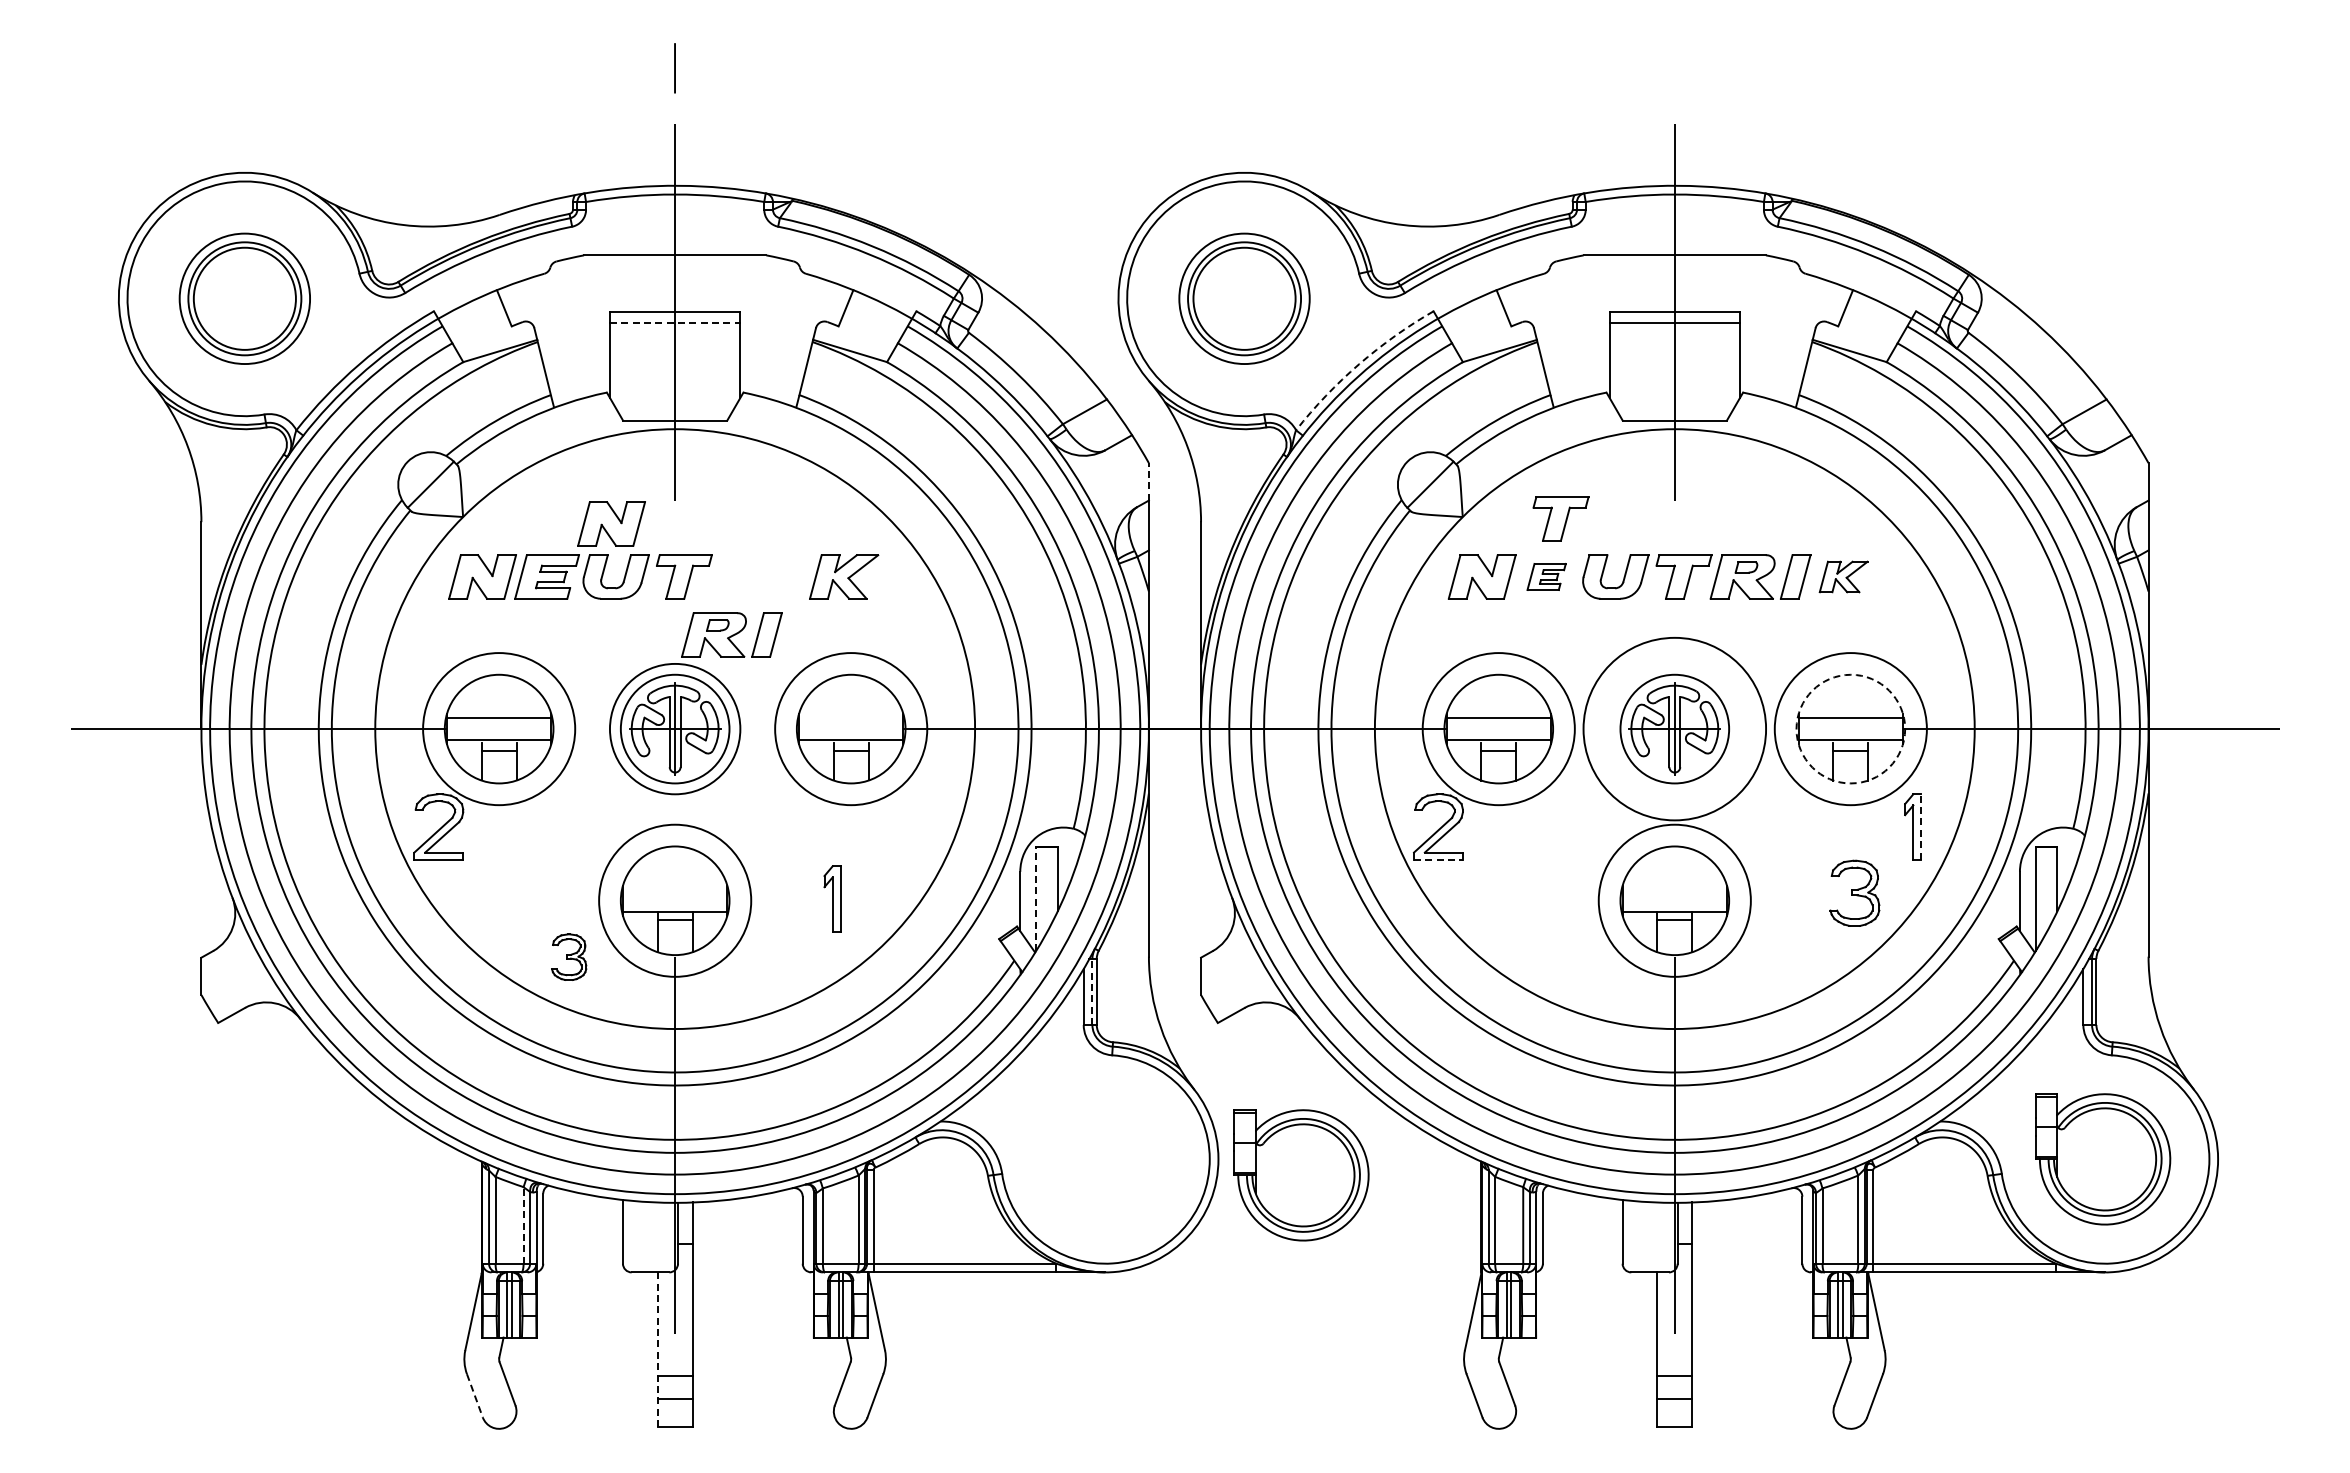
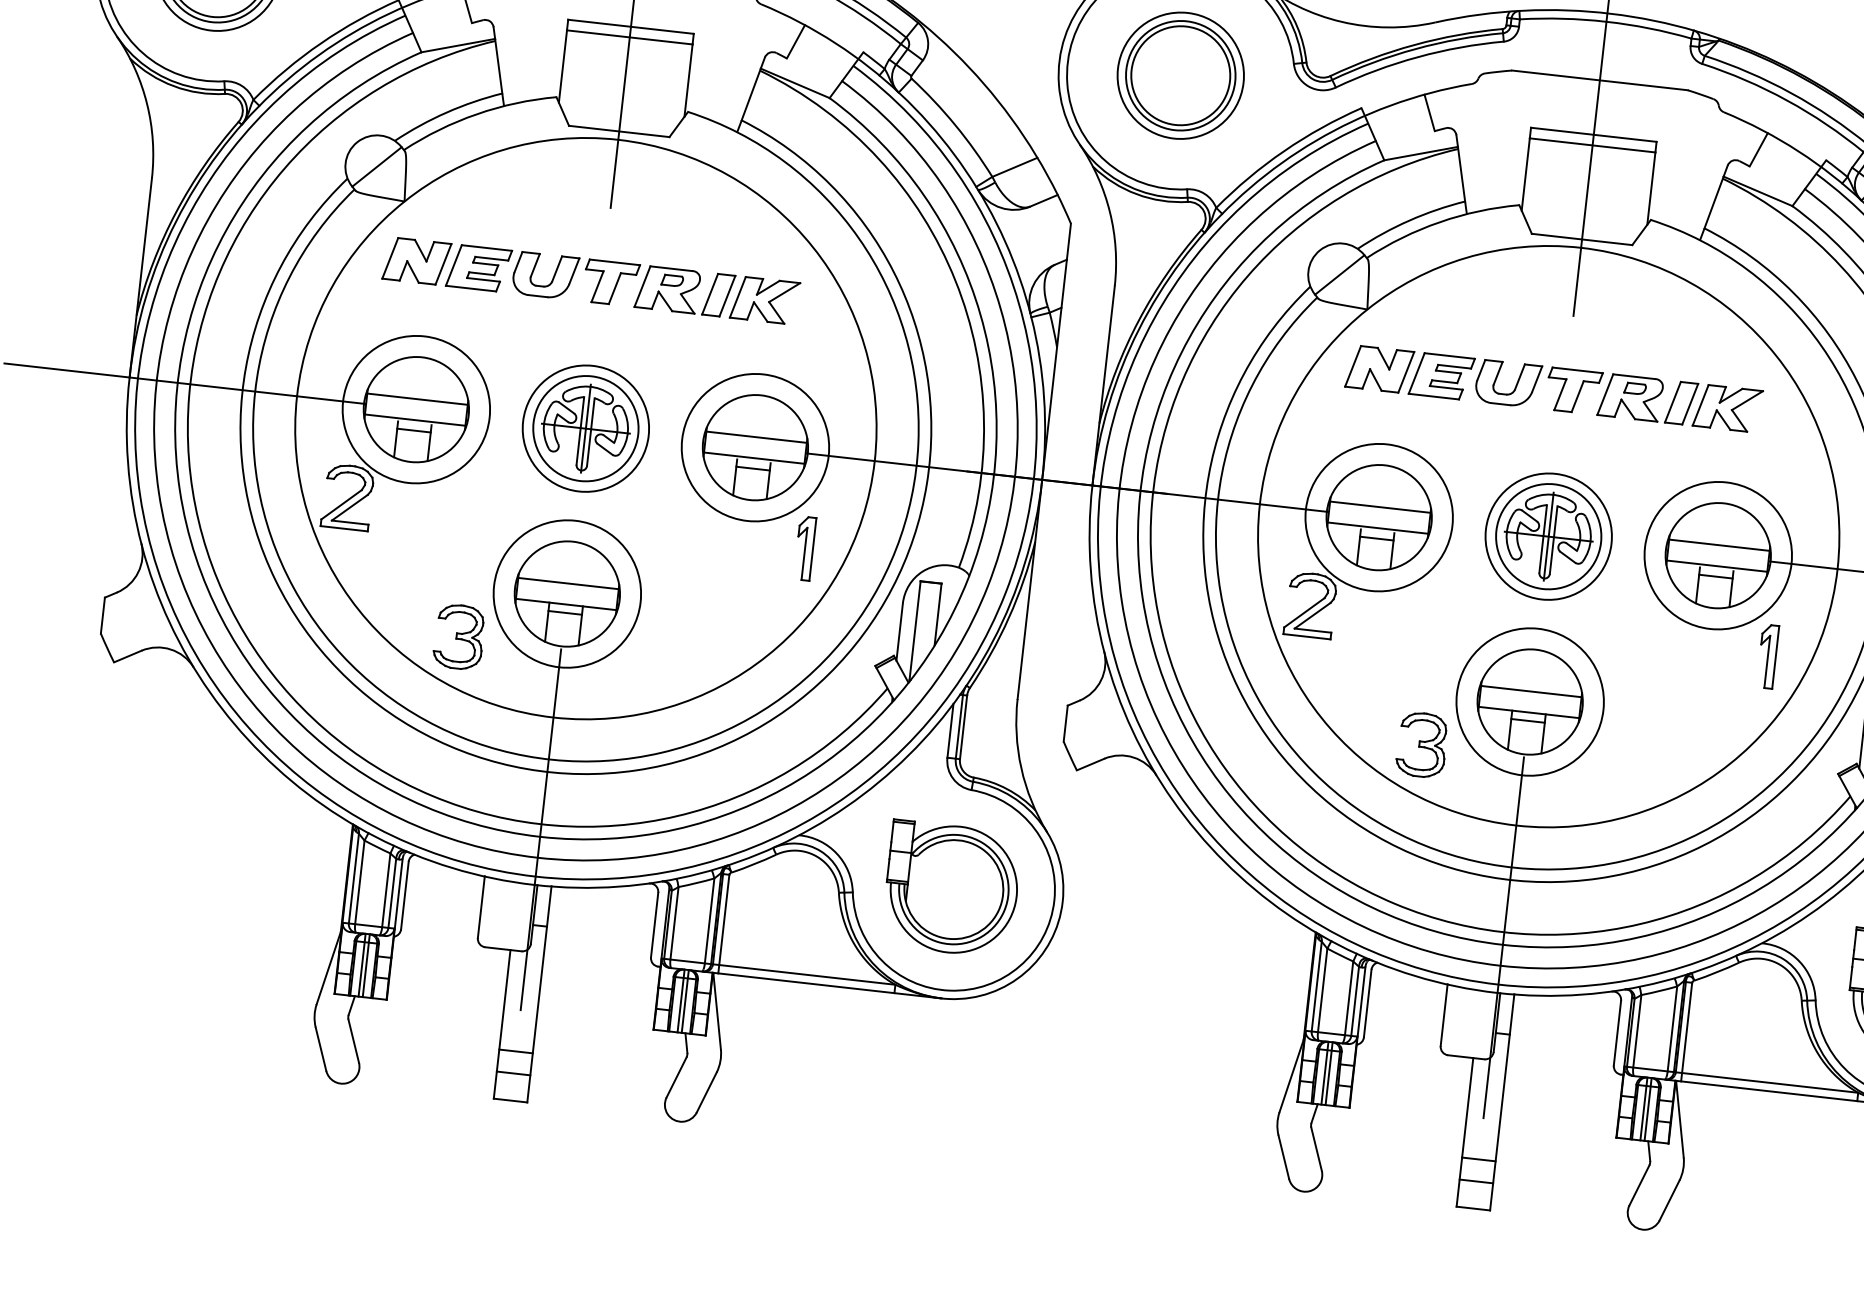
line: (675, 322) -> (630, 37), dashed -> solid
arc: (1359, 364) -> (1284, 151), dashed -> solid
line: (1148, 481) -> (1068, 241), dashed -> solid
part: (1560, 518) -> (1461, 321), removed
part: (611, 523) -> (546, 223), removed
part: (1546, 576) -> (1441, 375), size x1.67
part: (1843, 576) -> (1727, 407), size x1.43
part: (731, 634) -> (684, 290), moved
line: (851, 718) -> (756, 437), added
circle: (1674, 728) -> (1548, 536), size x0.71
circle: (1850, 728) -> (1718, 555), dashed -> solid
line: (1921, 826) -> (1775, 657), dashed -> solid
line: (1438, 859) -> (1307, 636), dashed -> solid
line: (675, 889) -> (568, 583), added
line: (1674, 889) -> (1531, 691), added
part: (1854, 892) -> (1421, 744), moved
part: (832, 898) -> (804, 548), moved
line: (1035, 898) -> (914, 630), dashed -> solid
part: (568, 956) -> (458, 636), size x1.43
line: (1092, 991) -> (959, 726), dashed -> solid
part: (1301, 1175) -> (951, 889), moved
line: (523, 1224) -> (386, 889), dashed -> solid
line: (657, 1350) -> (501, 1025), dashed -> solid
line: (474, 1395) -> (320, 1048), dashed -> solid

